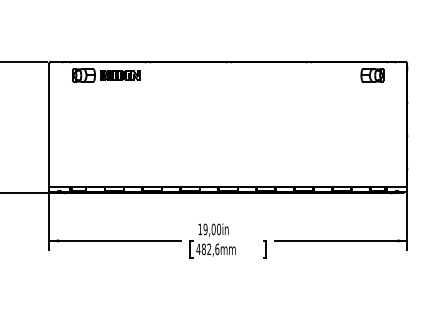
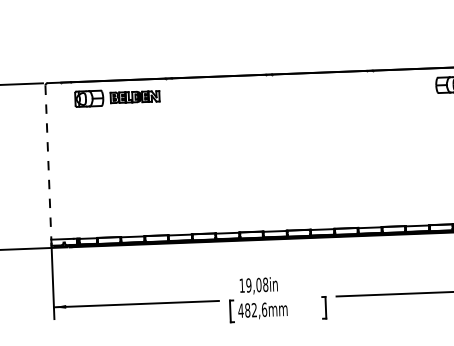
line: (49, 125) -> (48, 163), solid -> dashed
text: (219, 229) -> (266, 284), 19,00in -> 19,08in

